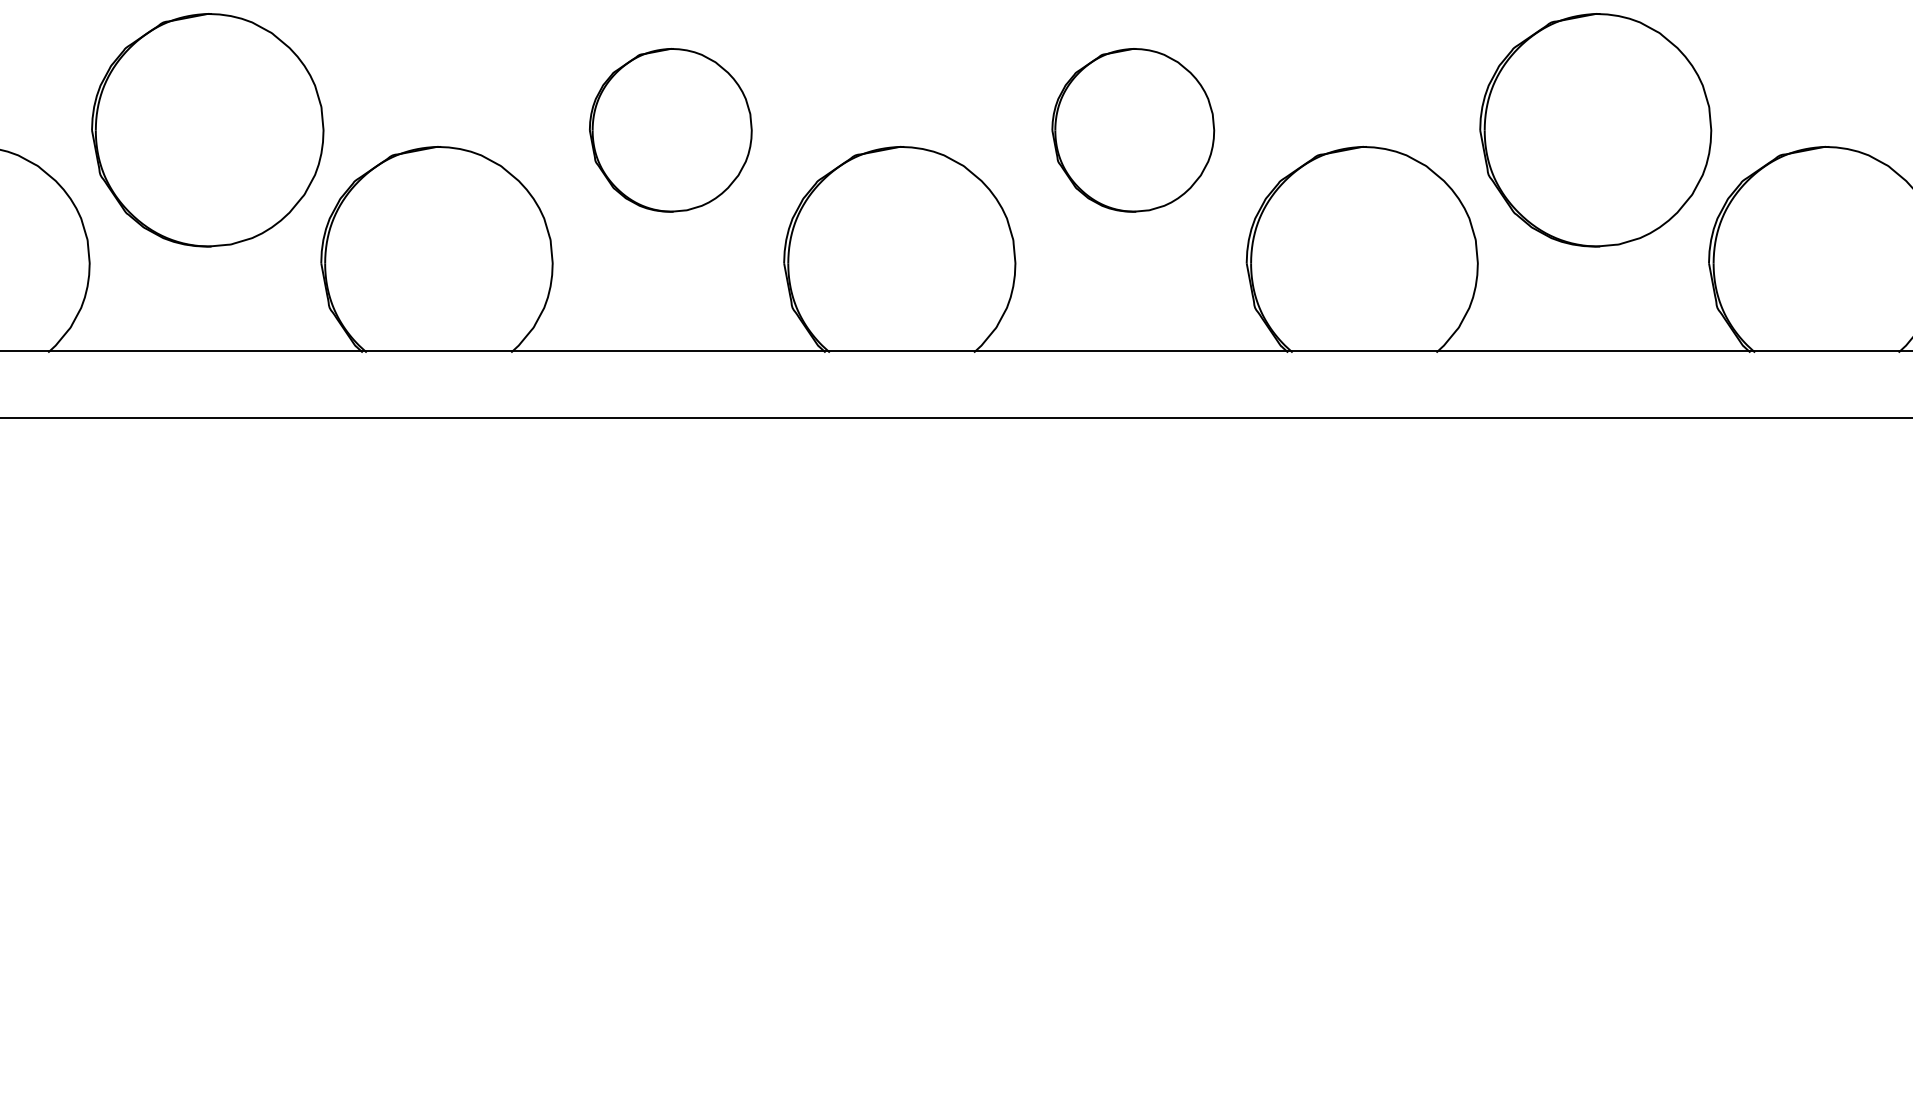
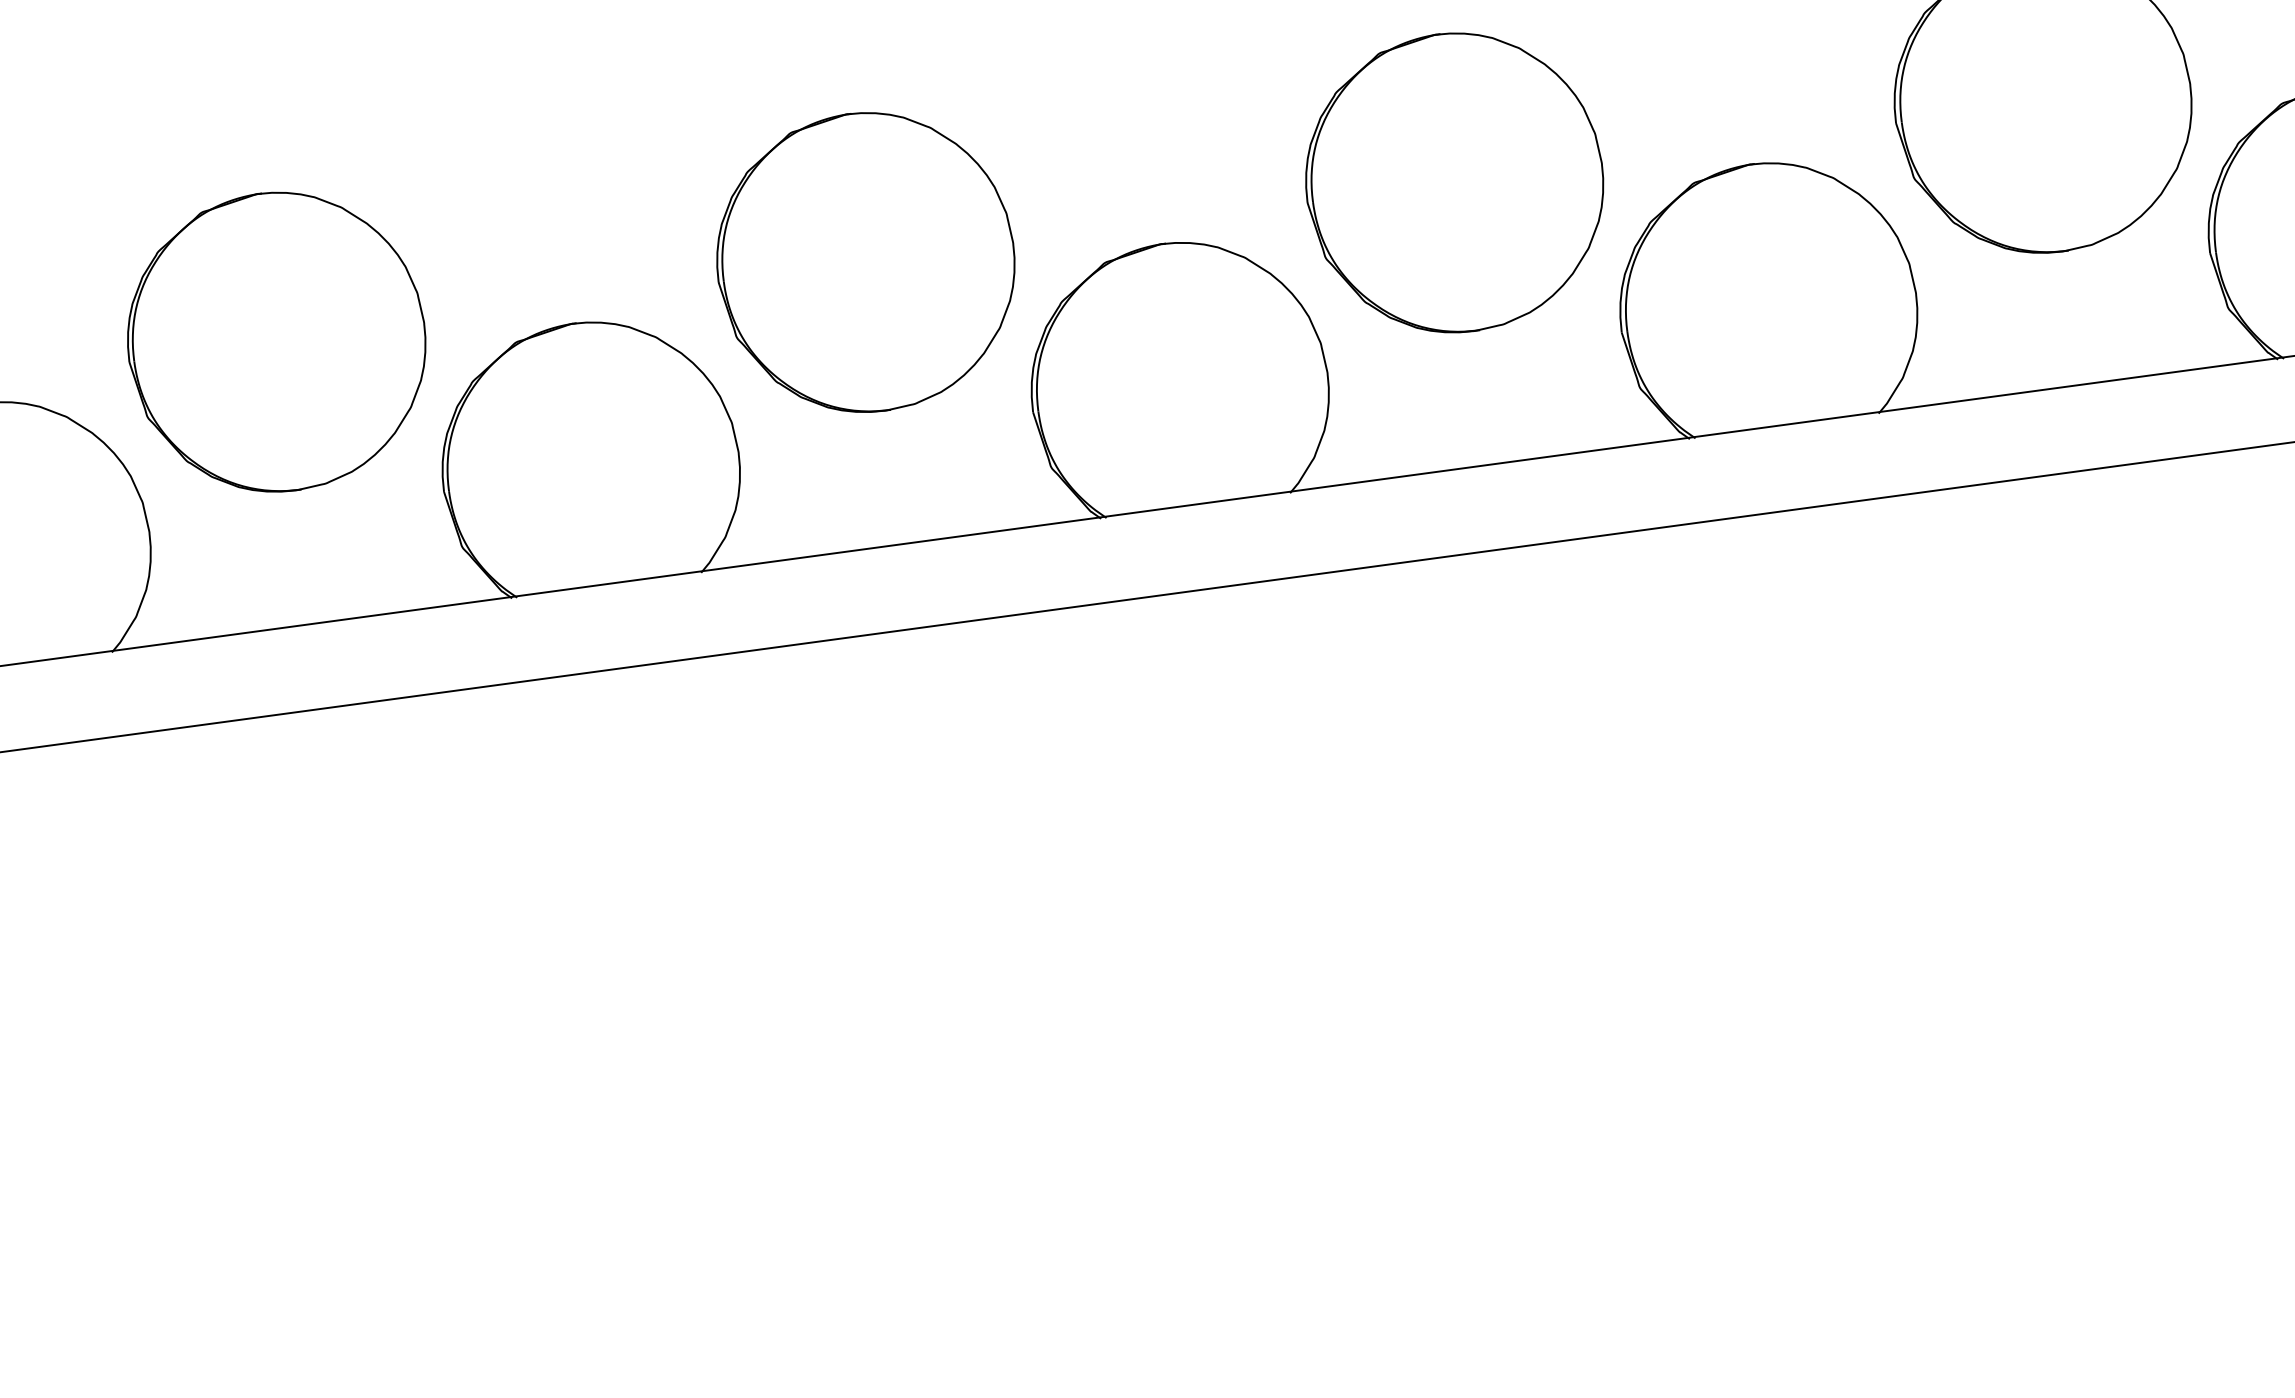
part: (670, 130) -> (865, 262), size x1.43
part: (1132, 130) -> (1453, 183), size x1.43

